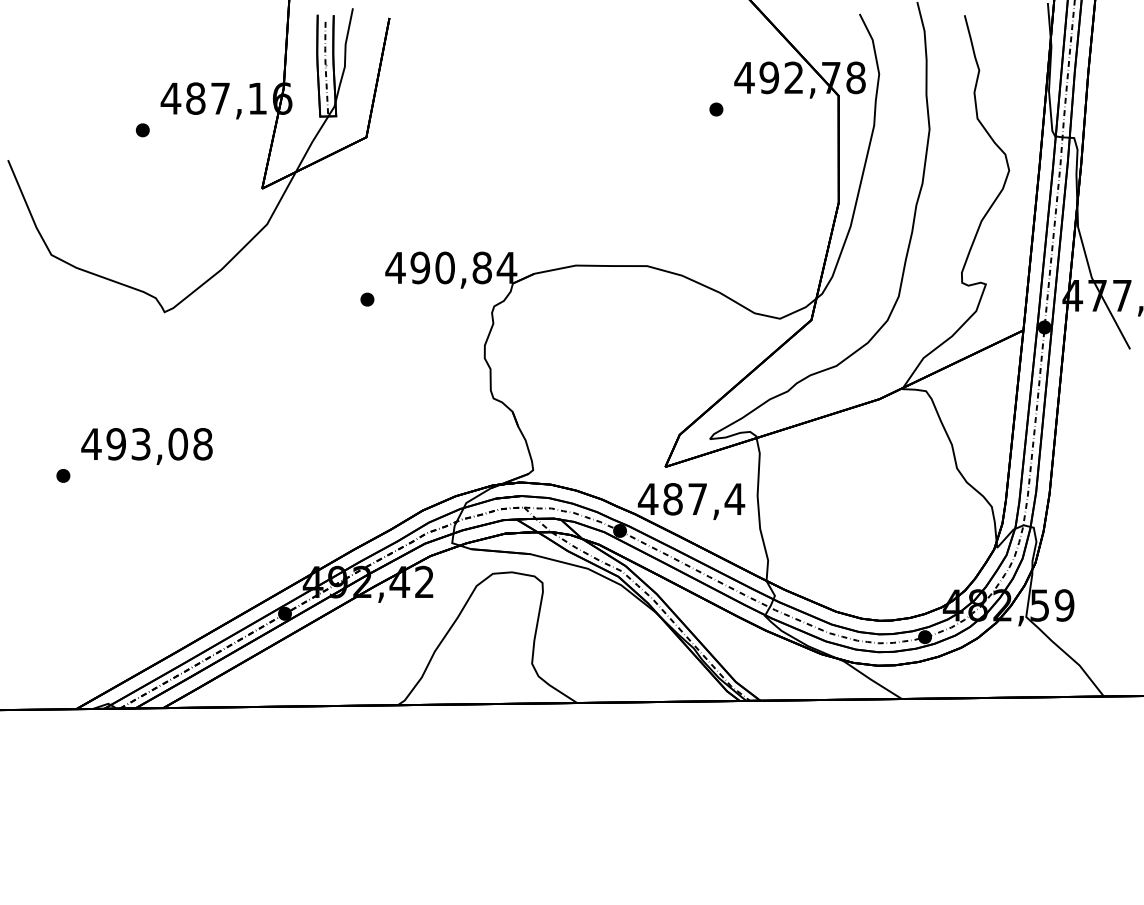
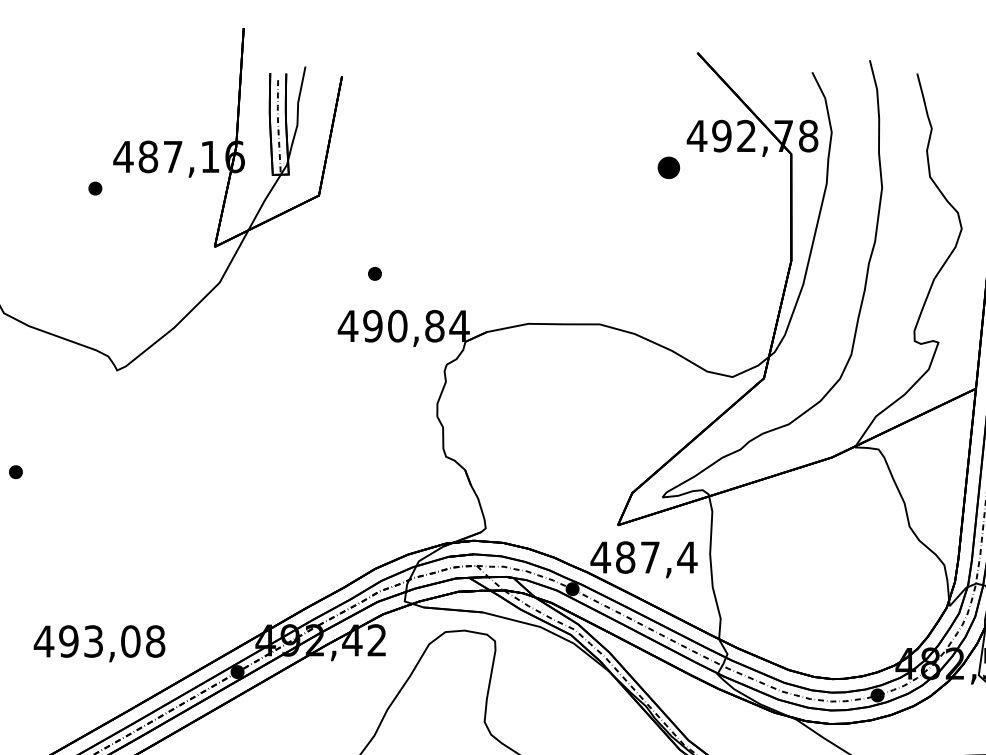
part: (716, 109) -> (669, 167), size x1.6
part: (367, 299) -> (375, 273), moved
text: (146, 446) -> (99, 643), moved
part: (63, 475) -> (16, 471), moved

